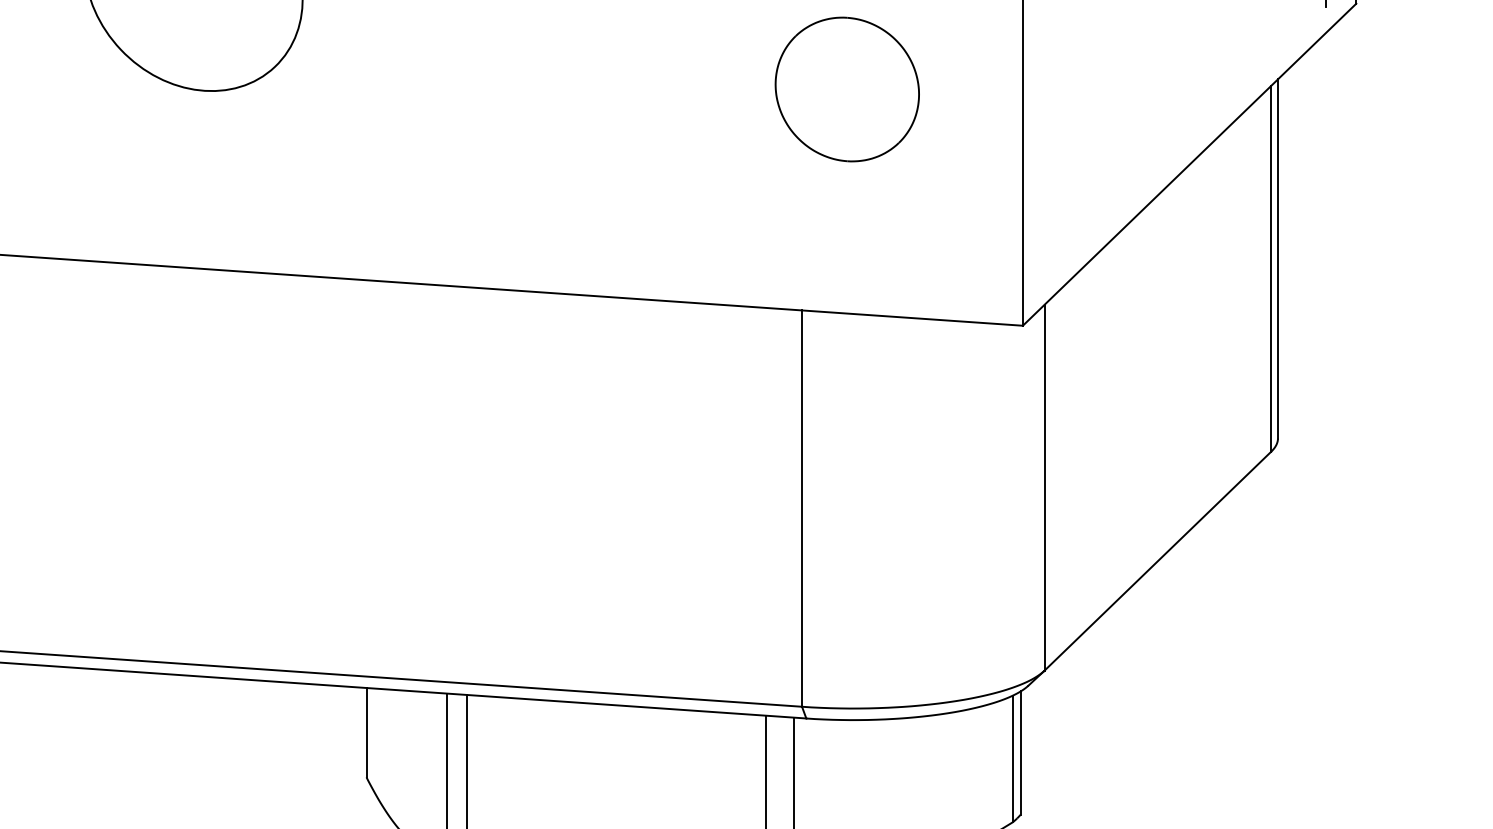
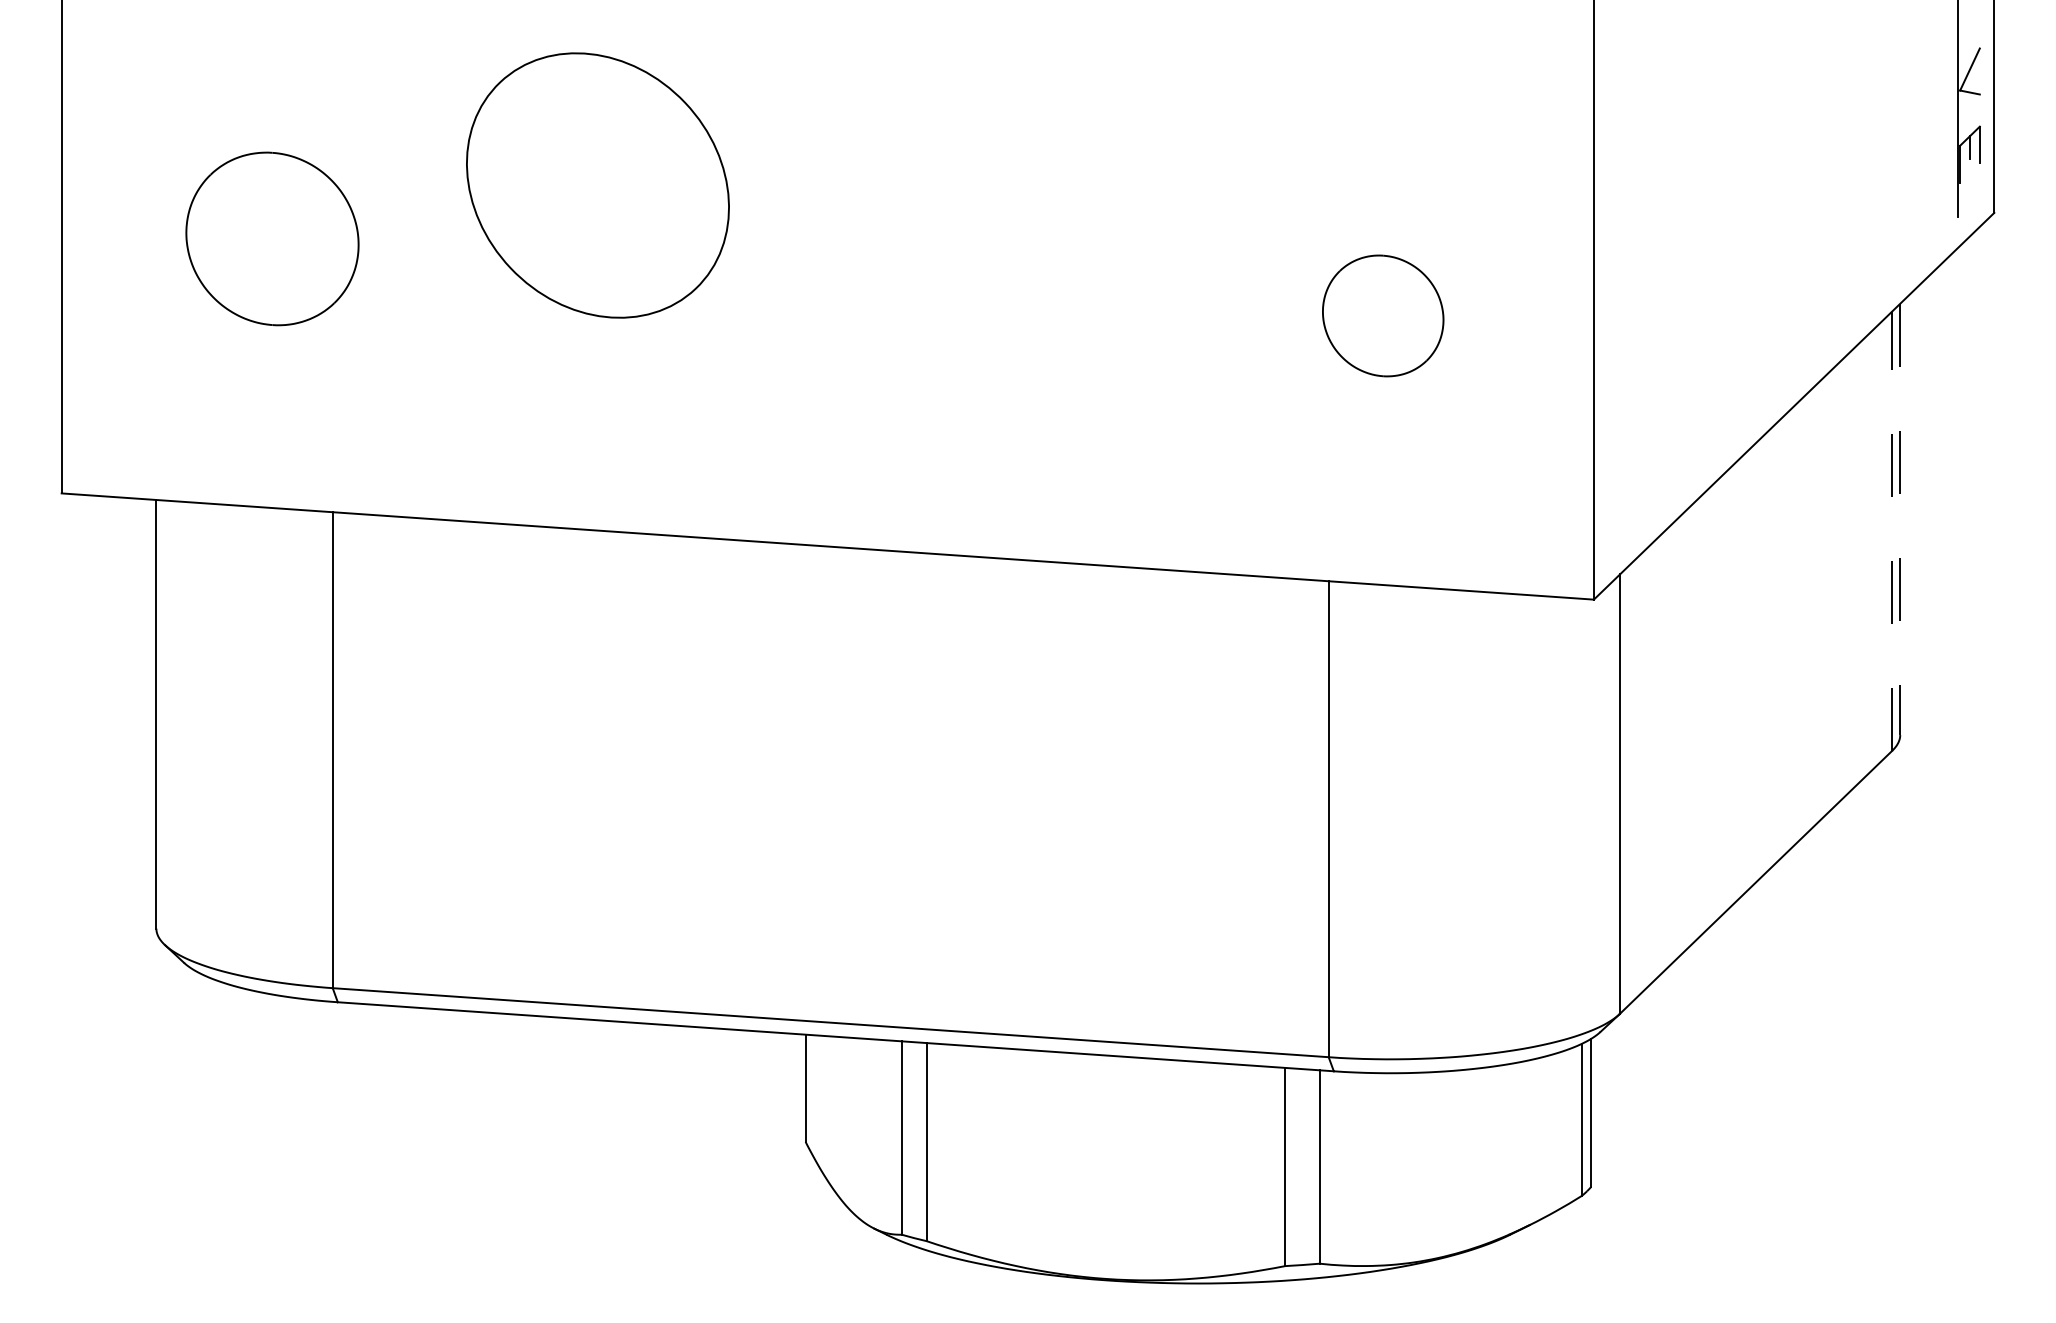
part: (847, 89) -> (1383, 315), size x0.7
line: (1278, 259) -> (1900, 519), solid -> dashed
line: (1271, 269) -> (1892, 531), solid -> dashed

